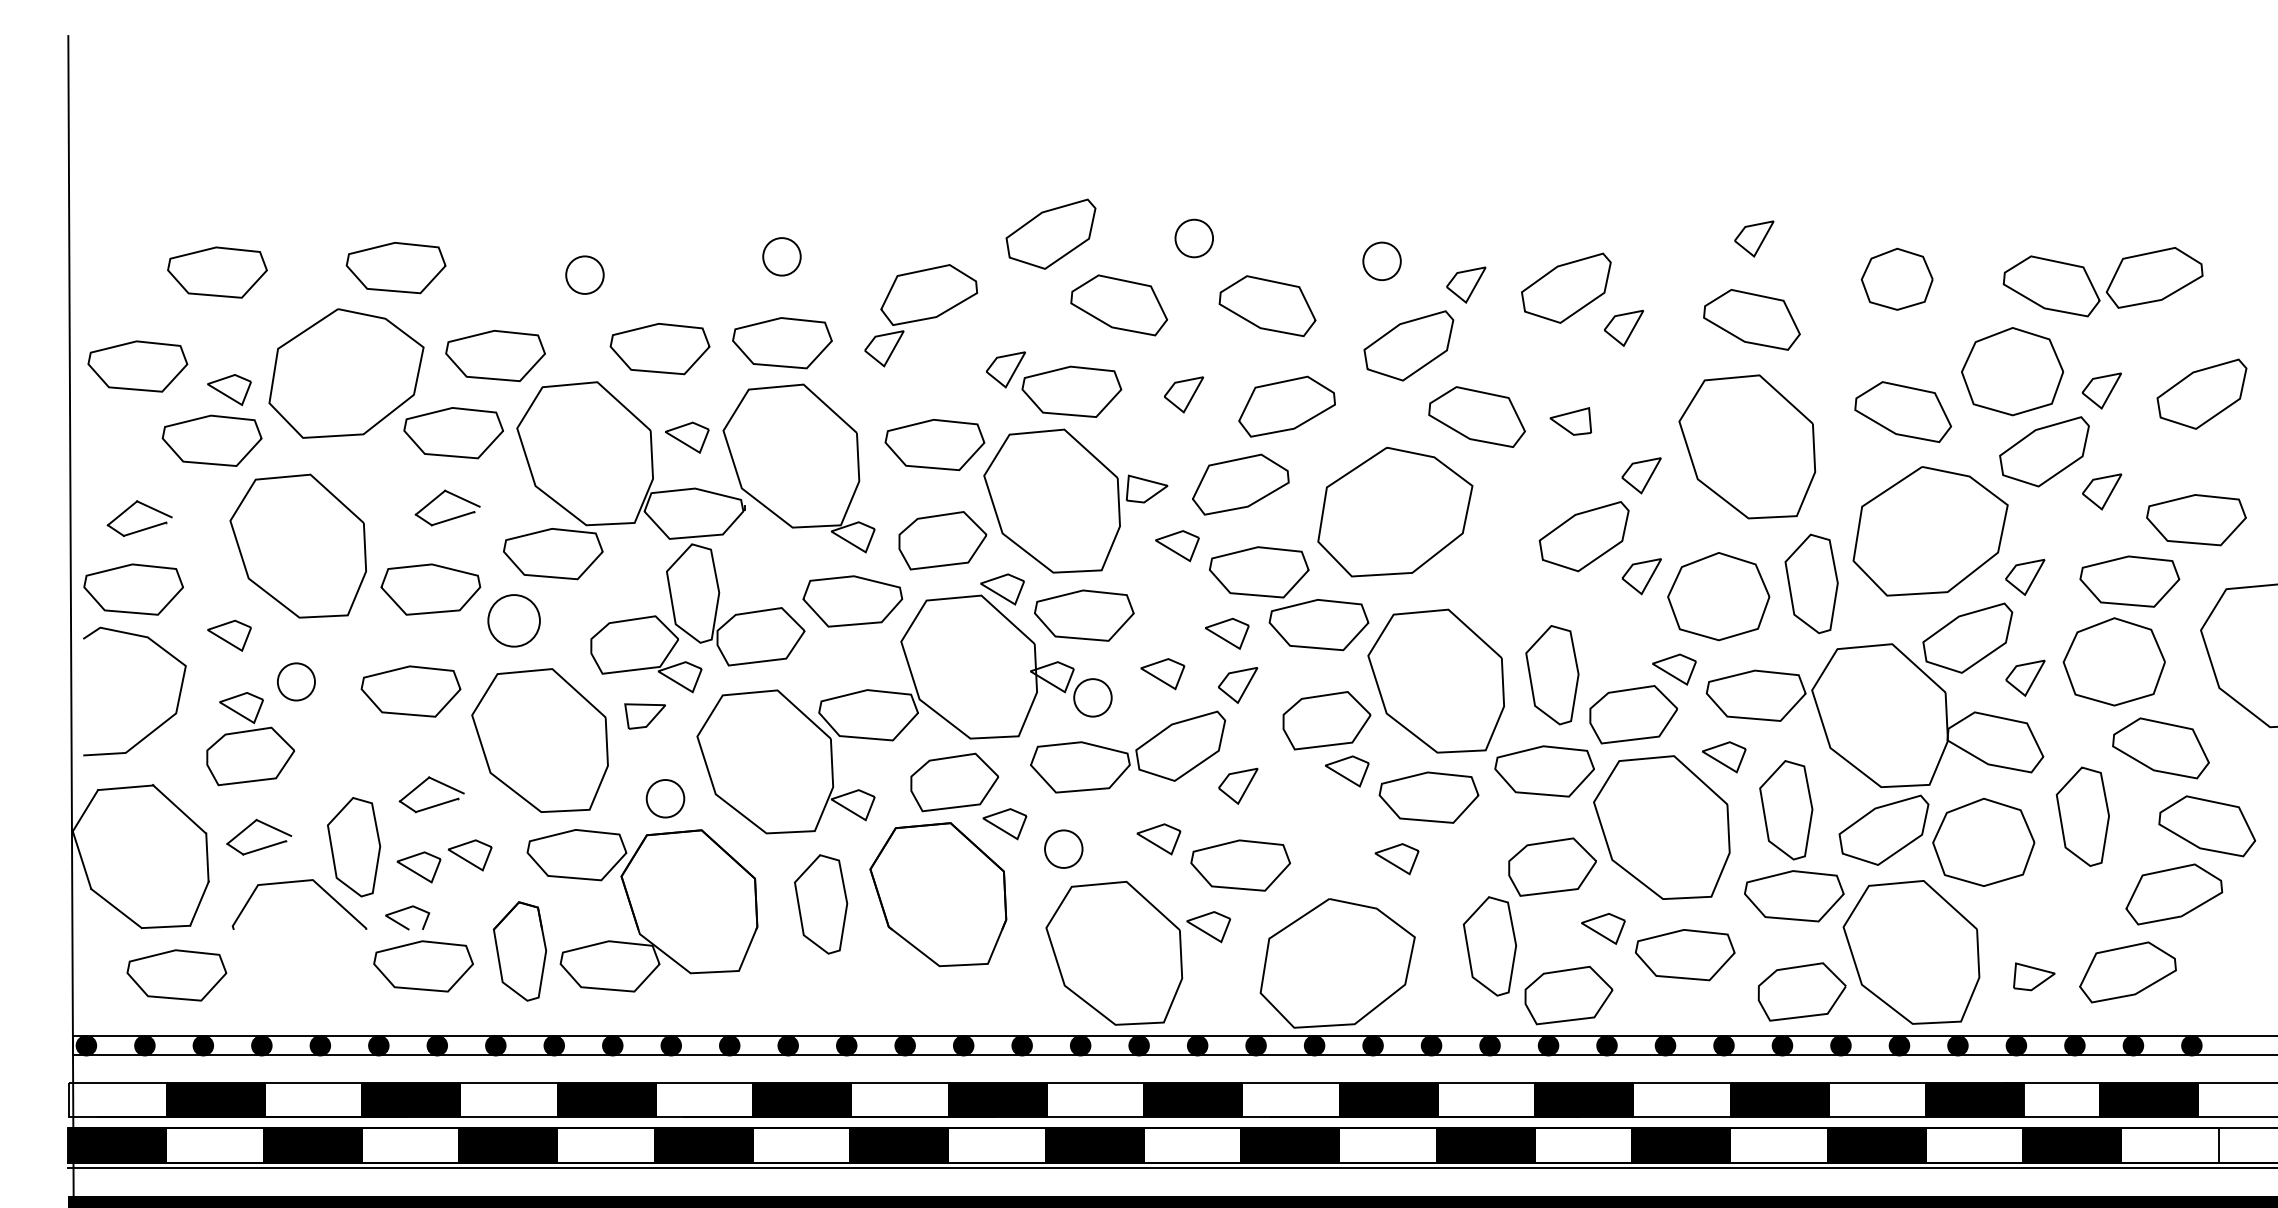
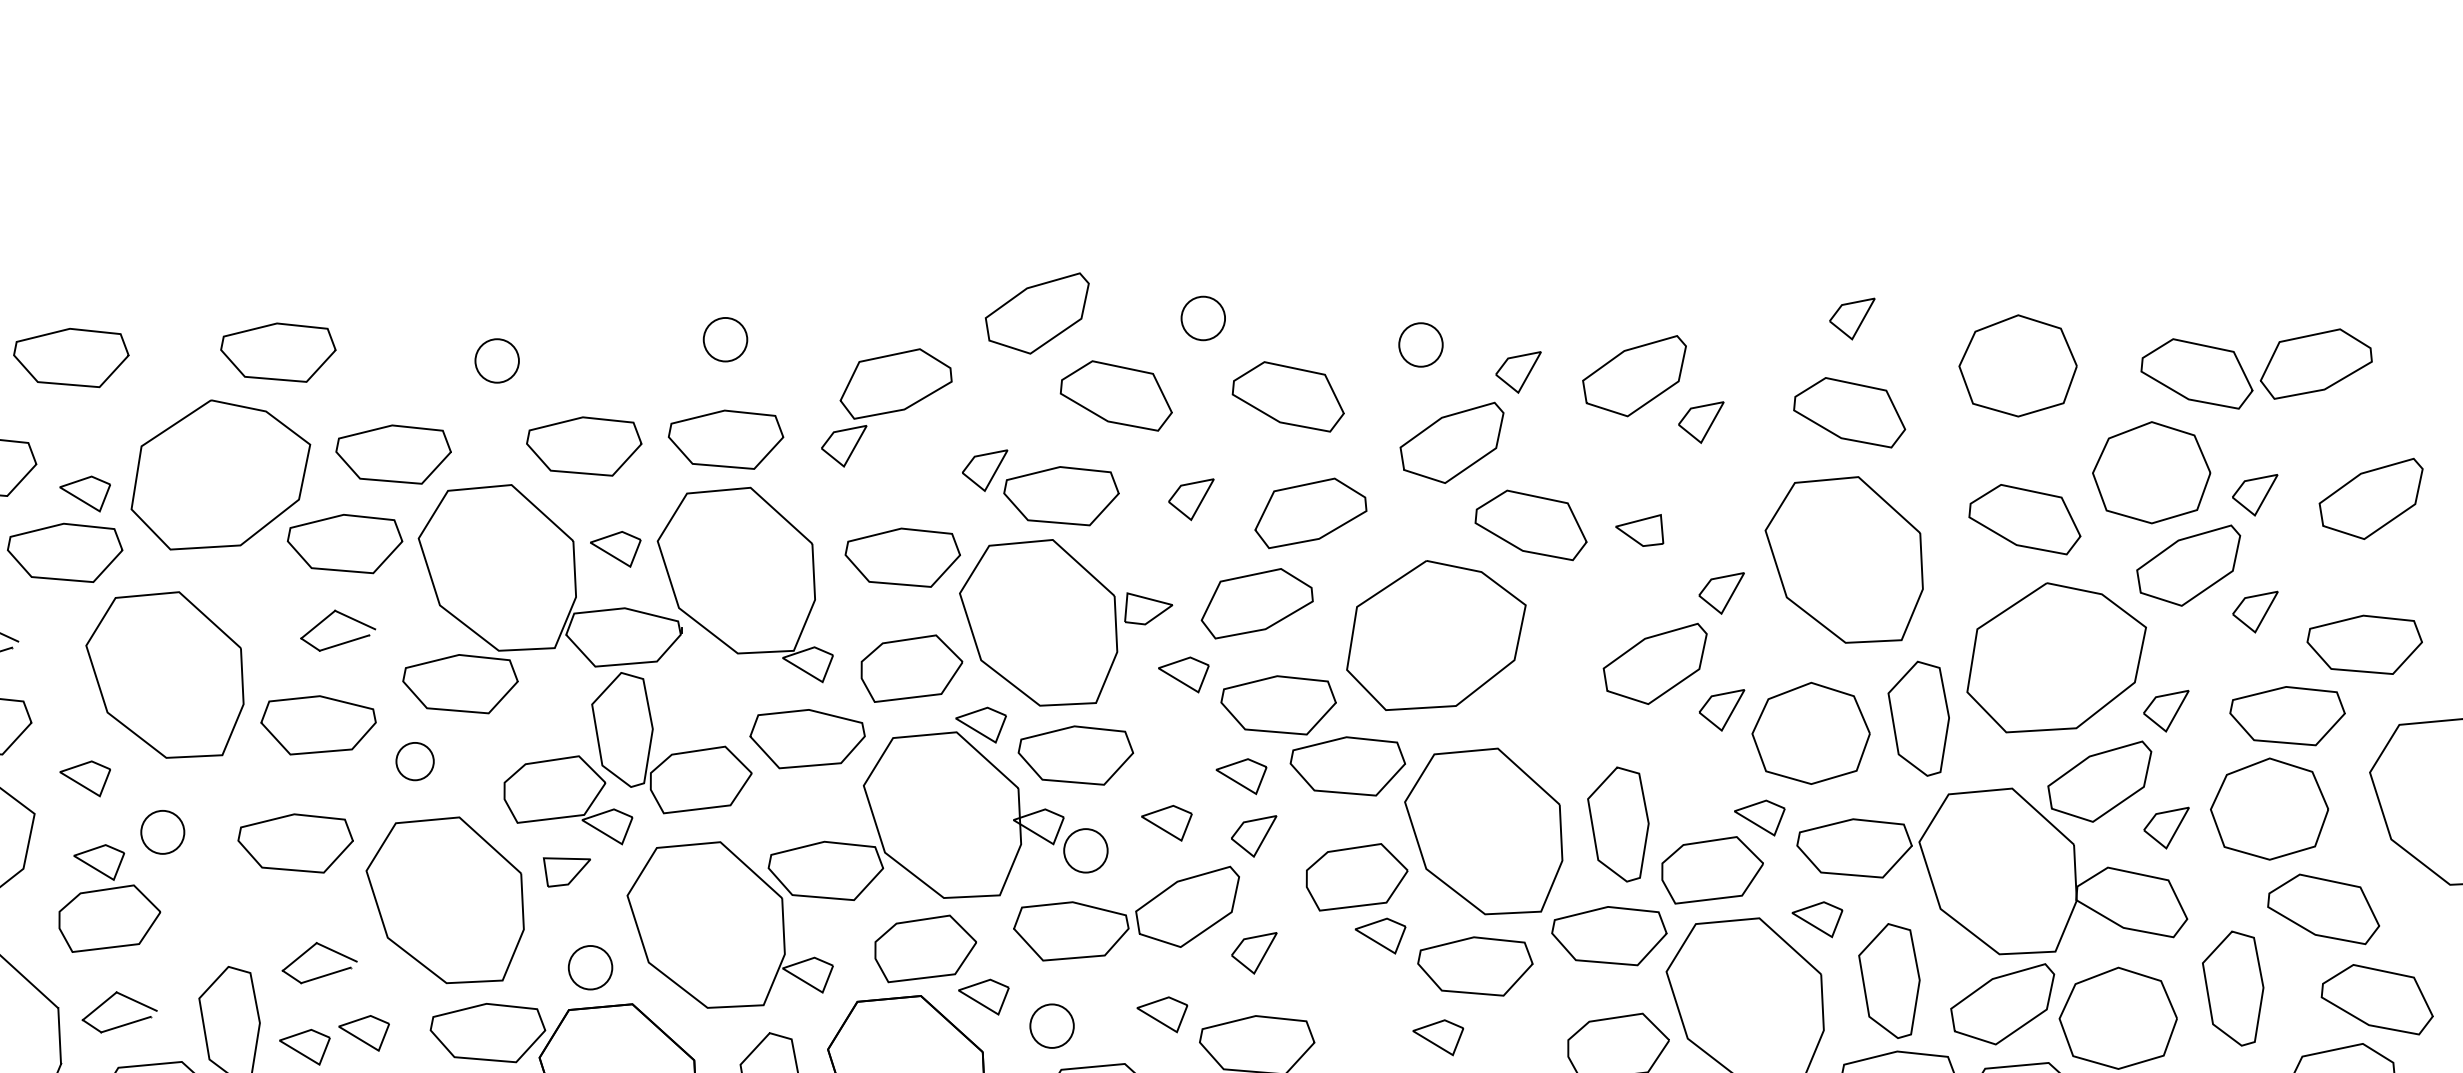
part: (1896, 278) -> (2017, 364), size x1.43
circle: (514, 620) -> (415, 761), size x0.62

